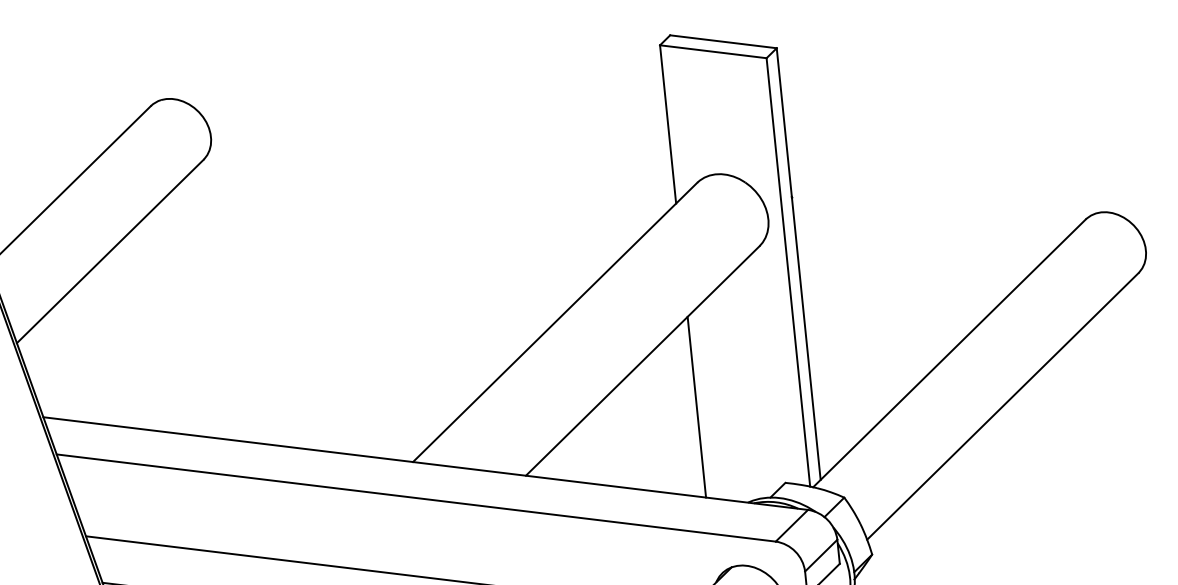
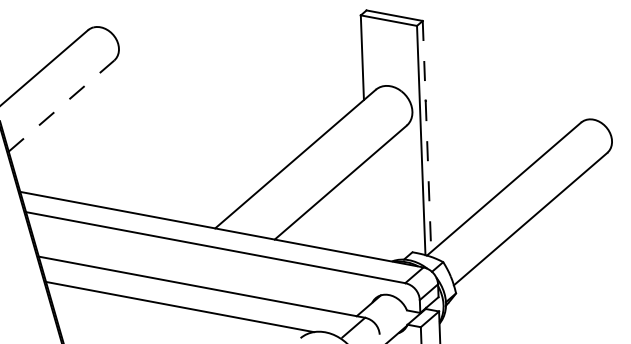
line: (110, 252) -> (61, 106), solid -> dashed
line: (799, 264) -> (427, 136), solid -> dashed
line: (695, 406) -> (367, 208), removed

